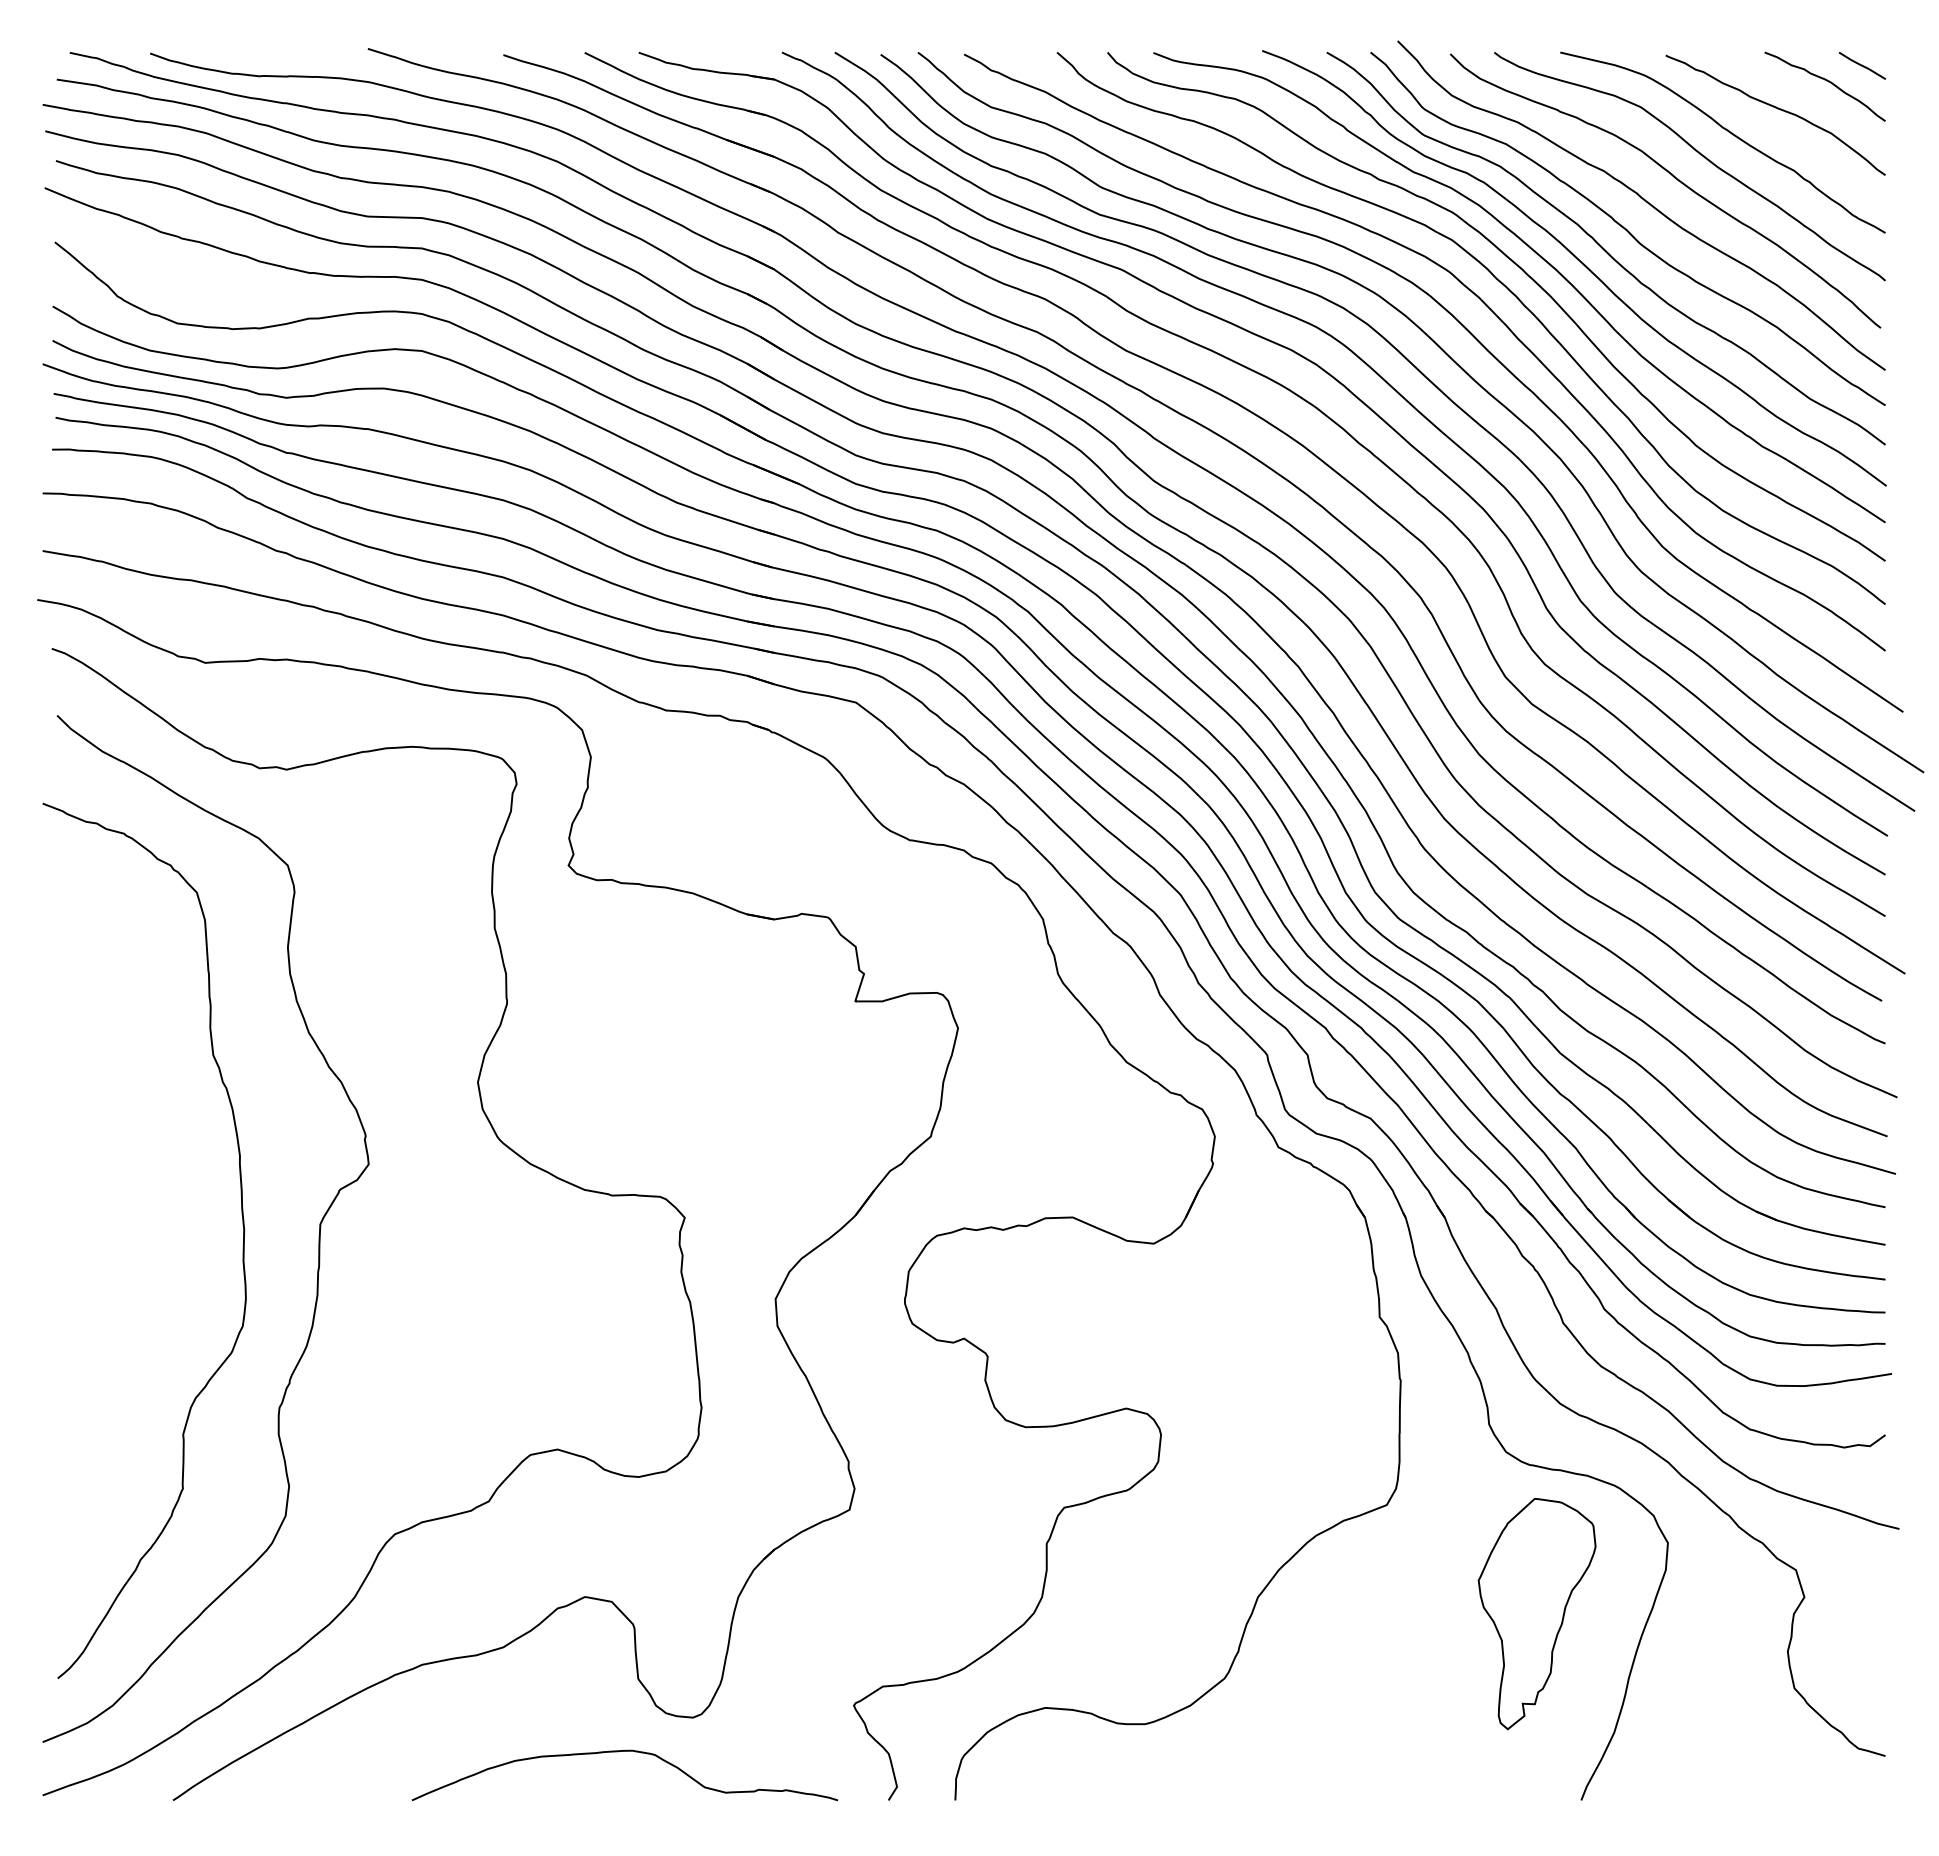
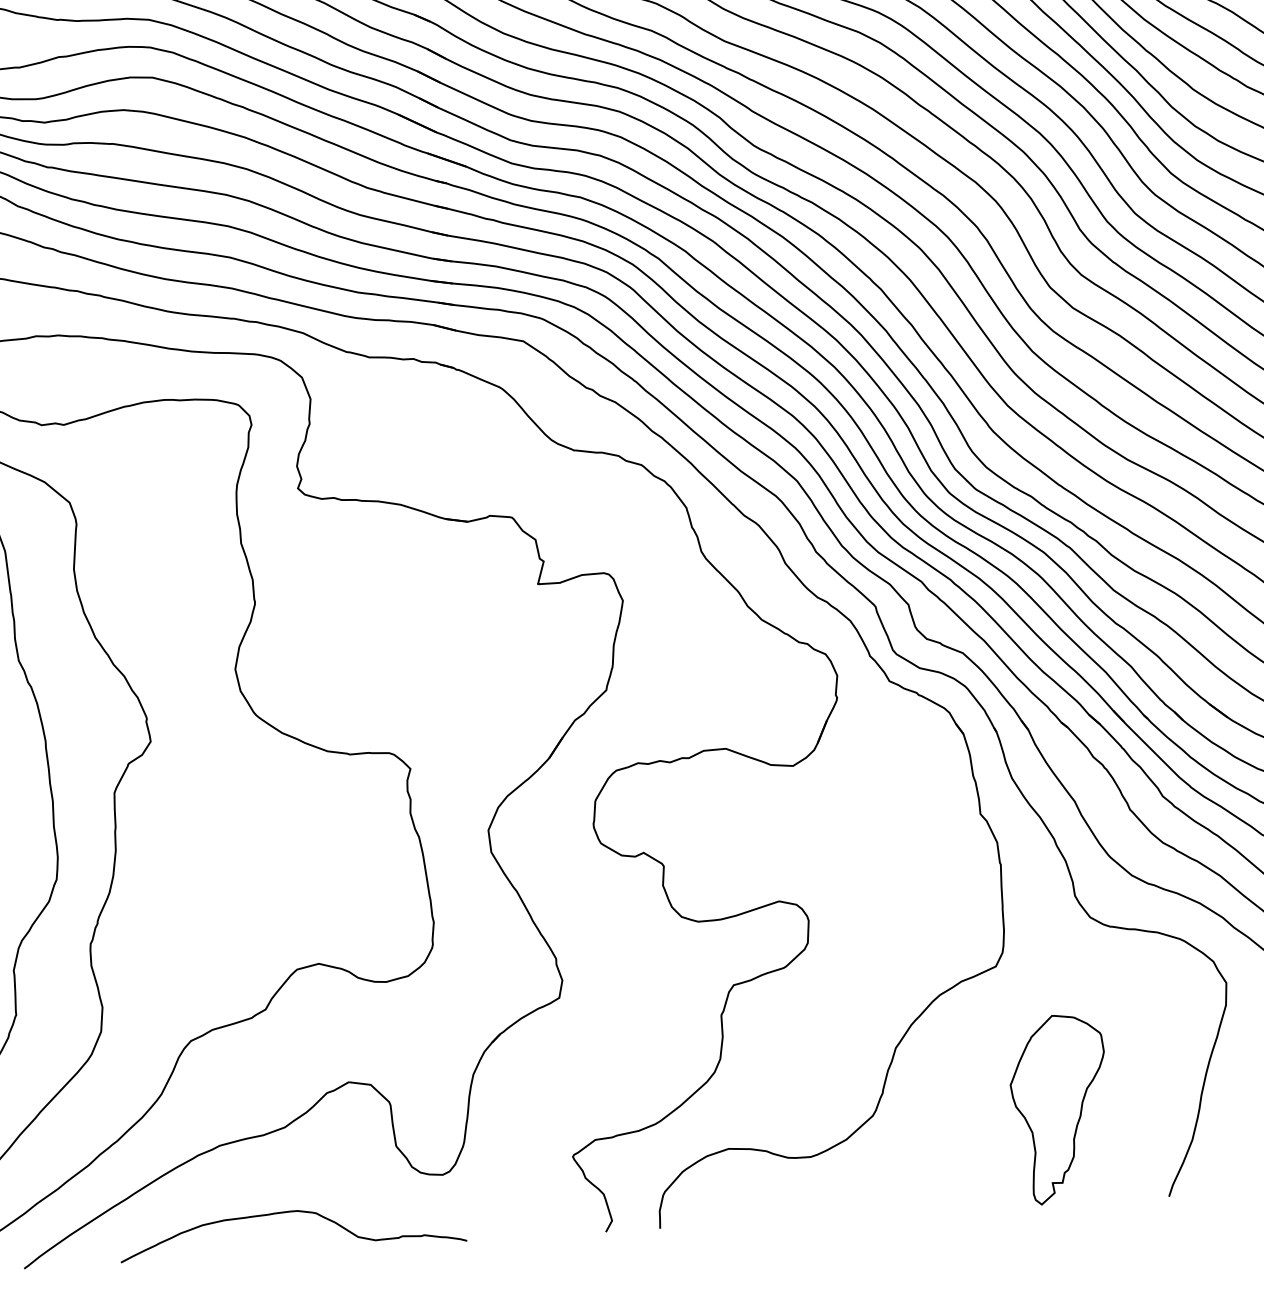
part: (1536, 1614) -> (1059, 1109), moved
curve: (618, 1752) -> (286, 1213), moved

